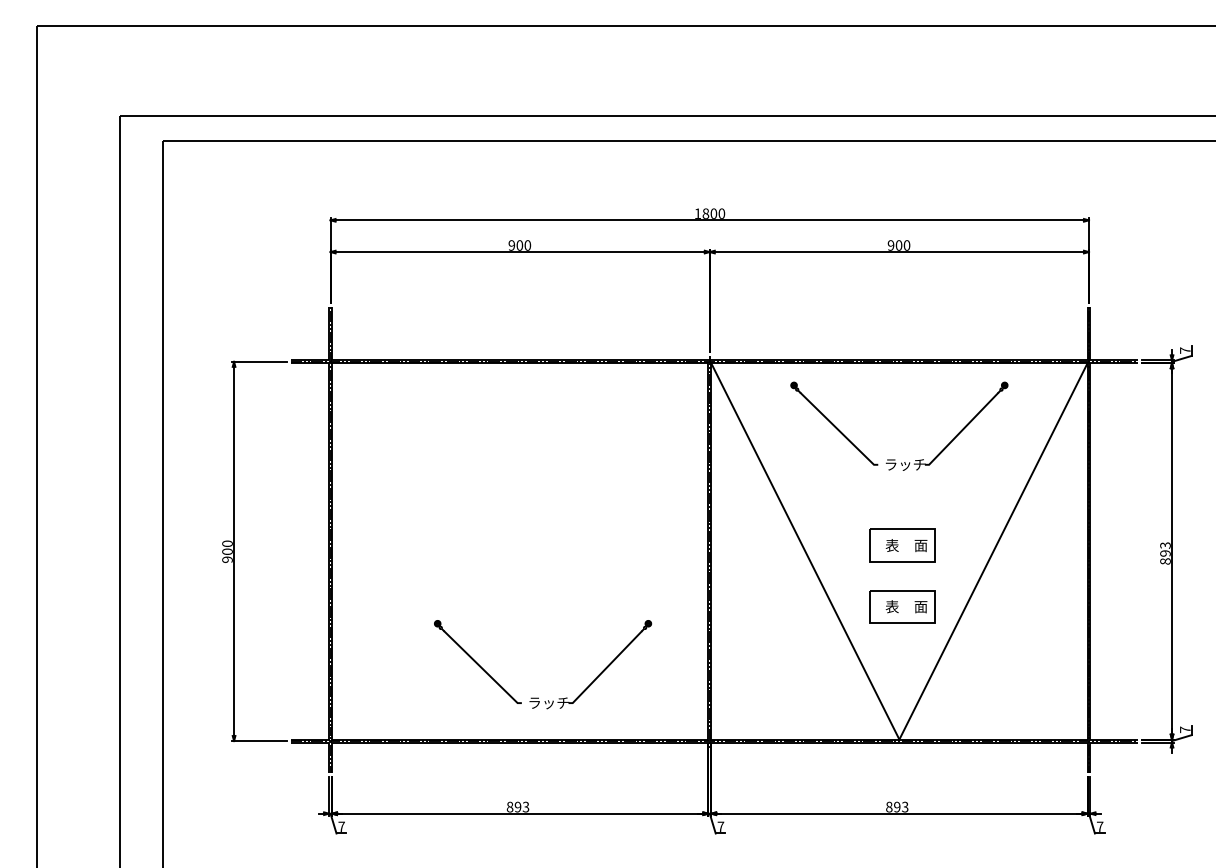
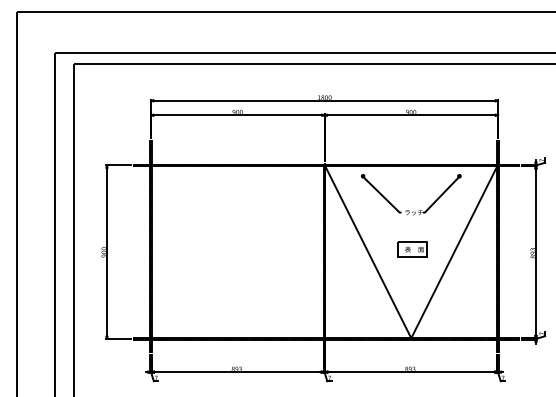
part: (902, 606) -> (412, 277), removed
part: (539, 698) -> (246, 319), removed

